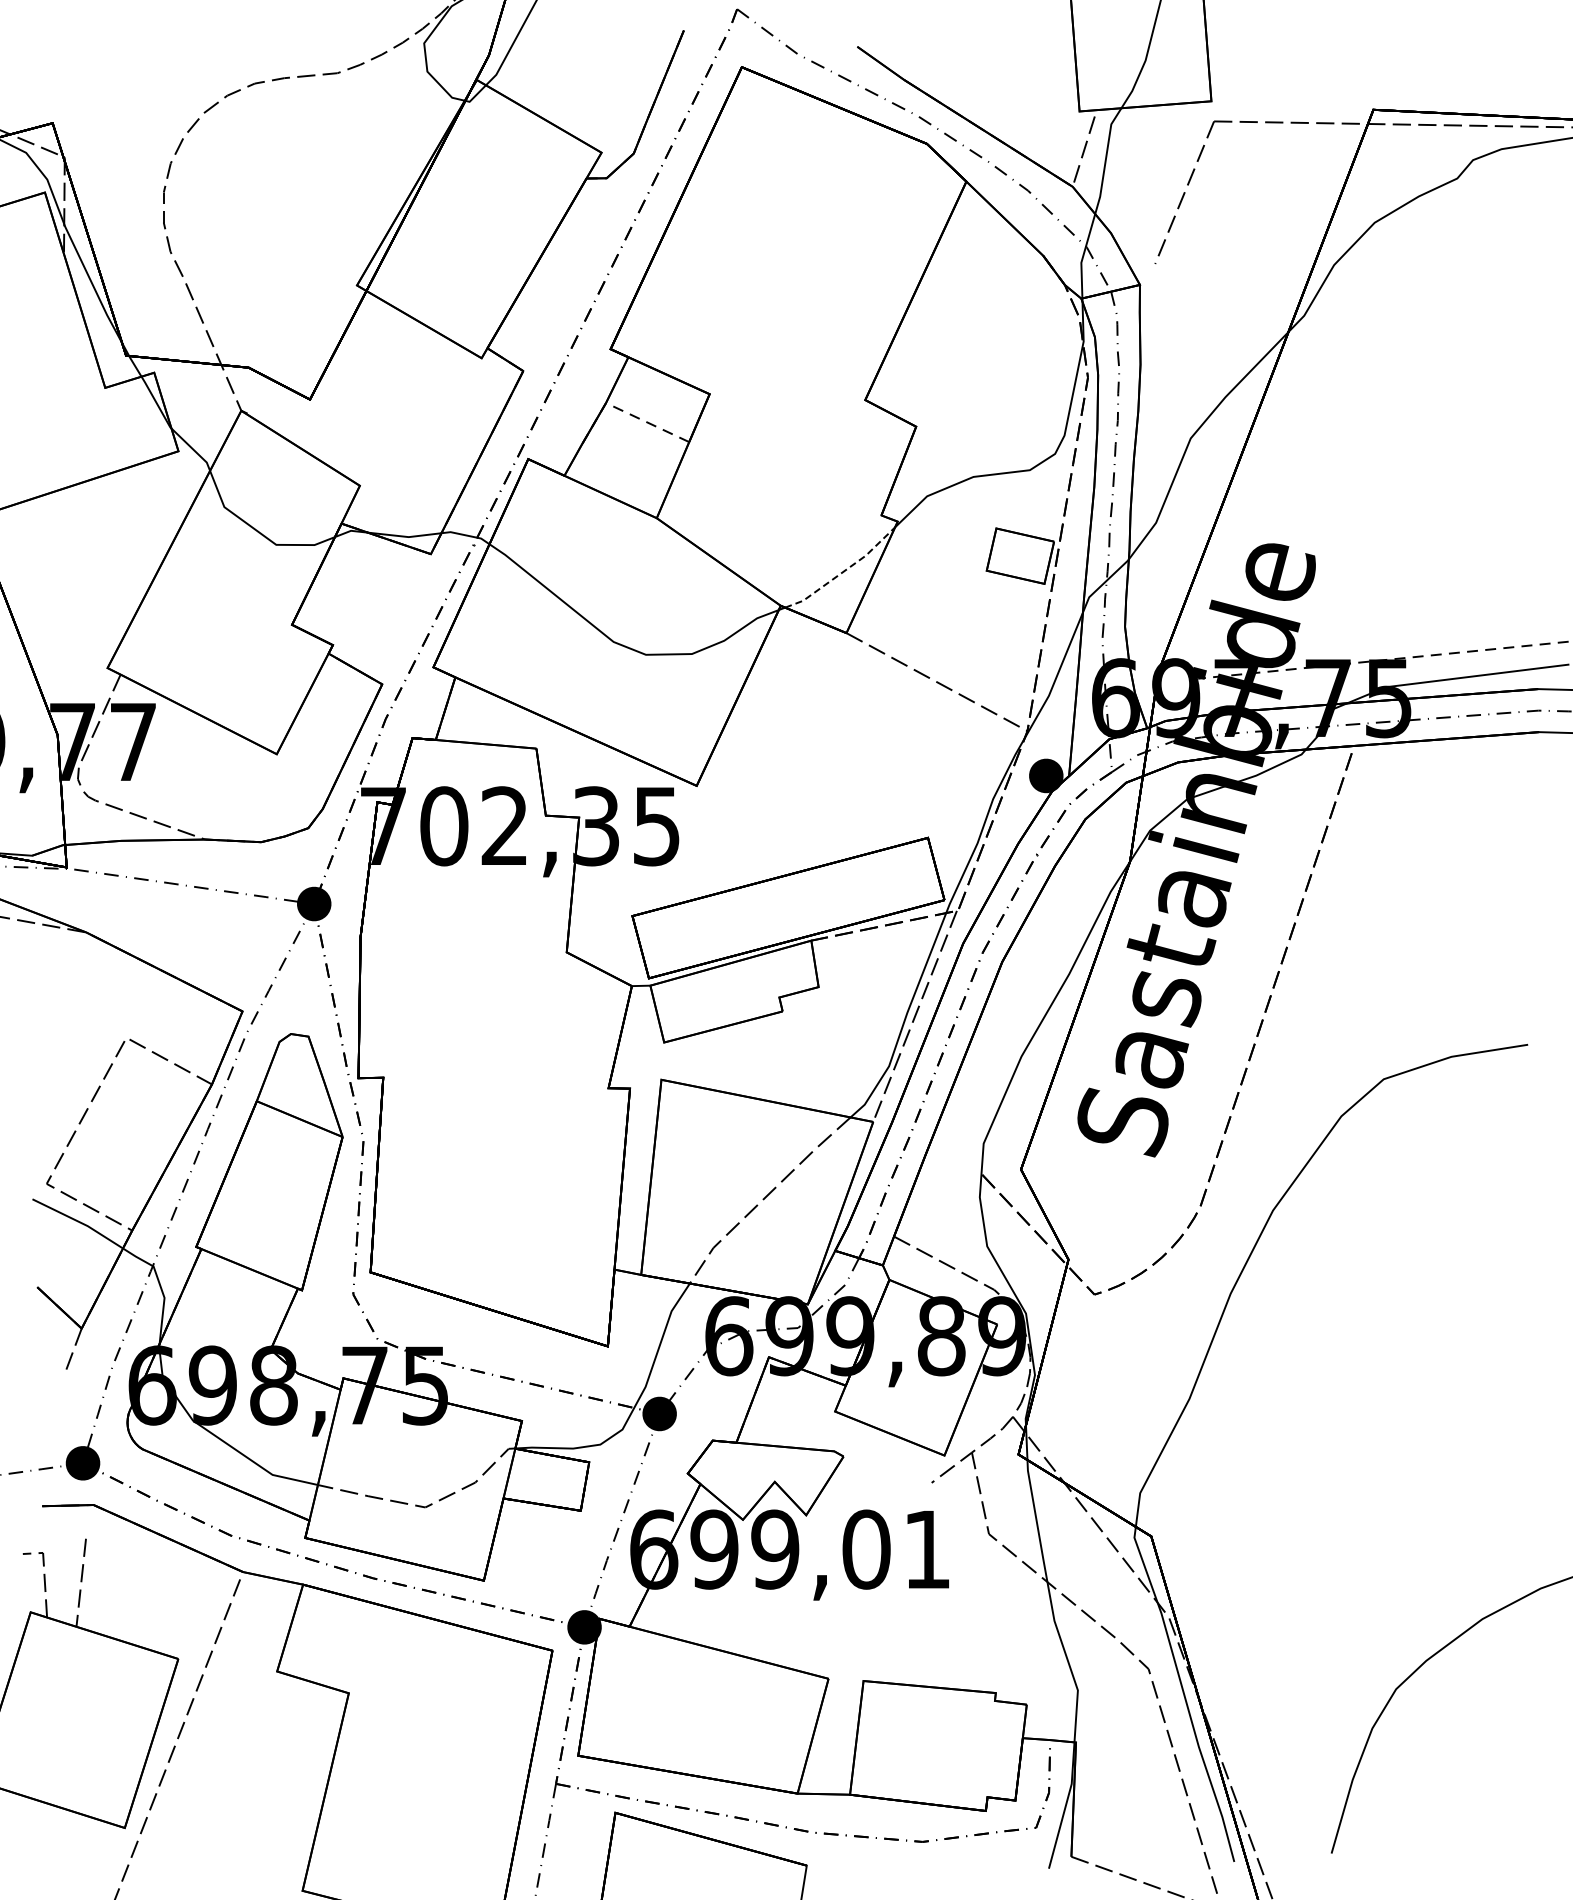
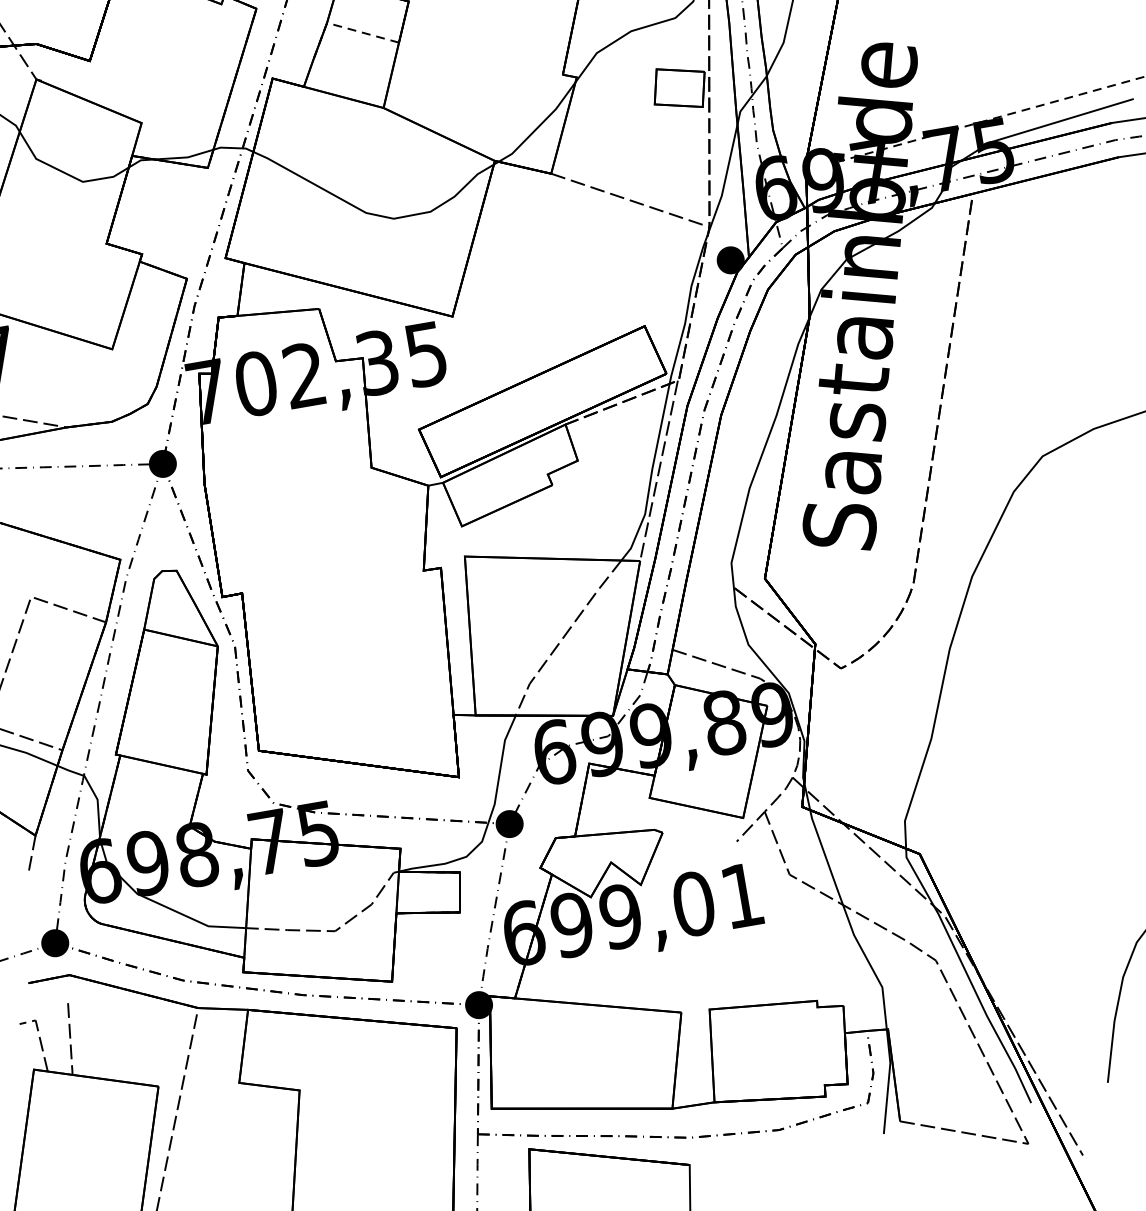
line: (843, 571) -> (540, 124), dashed -> solid

